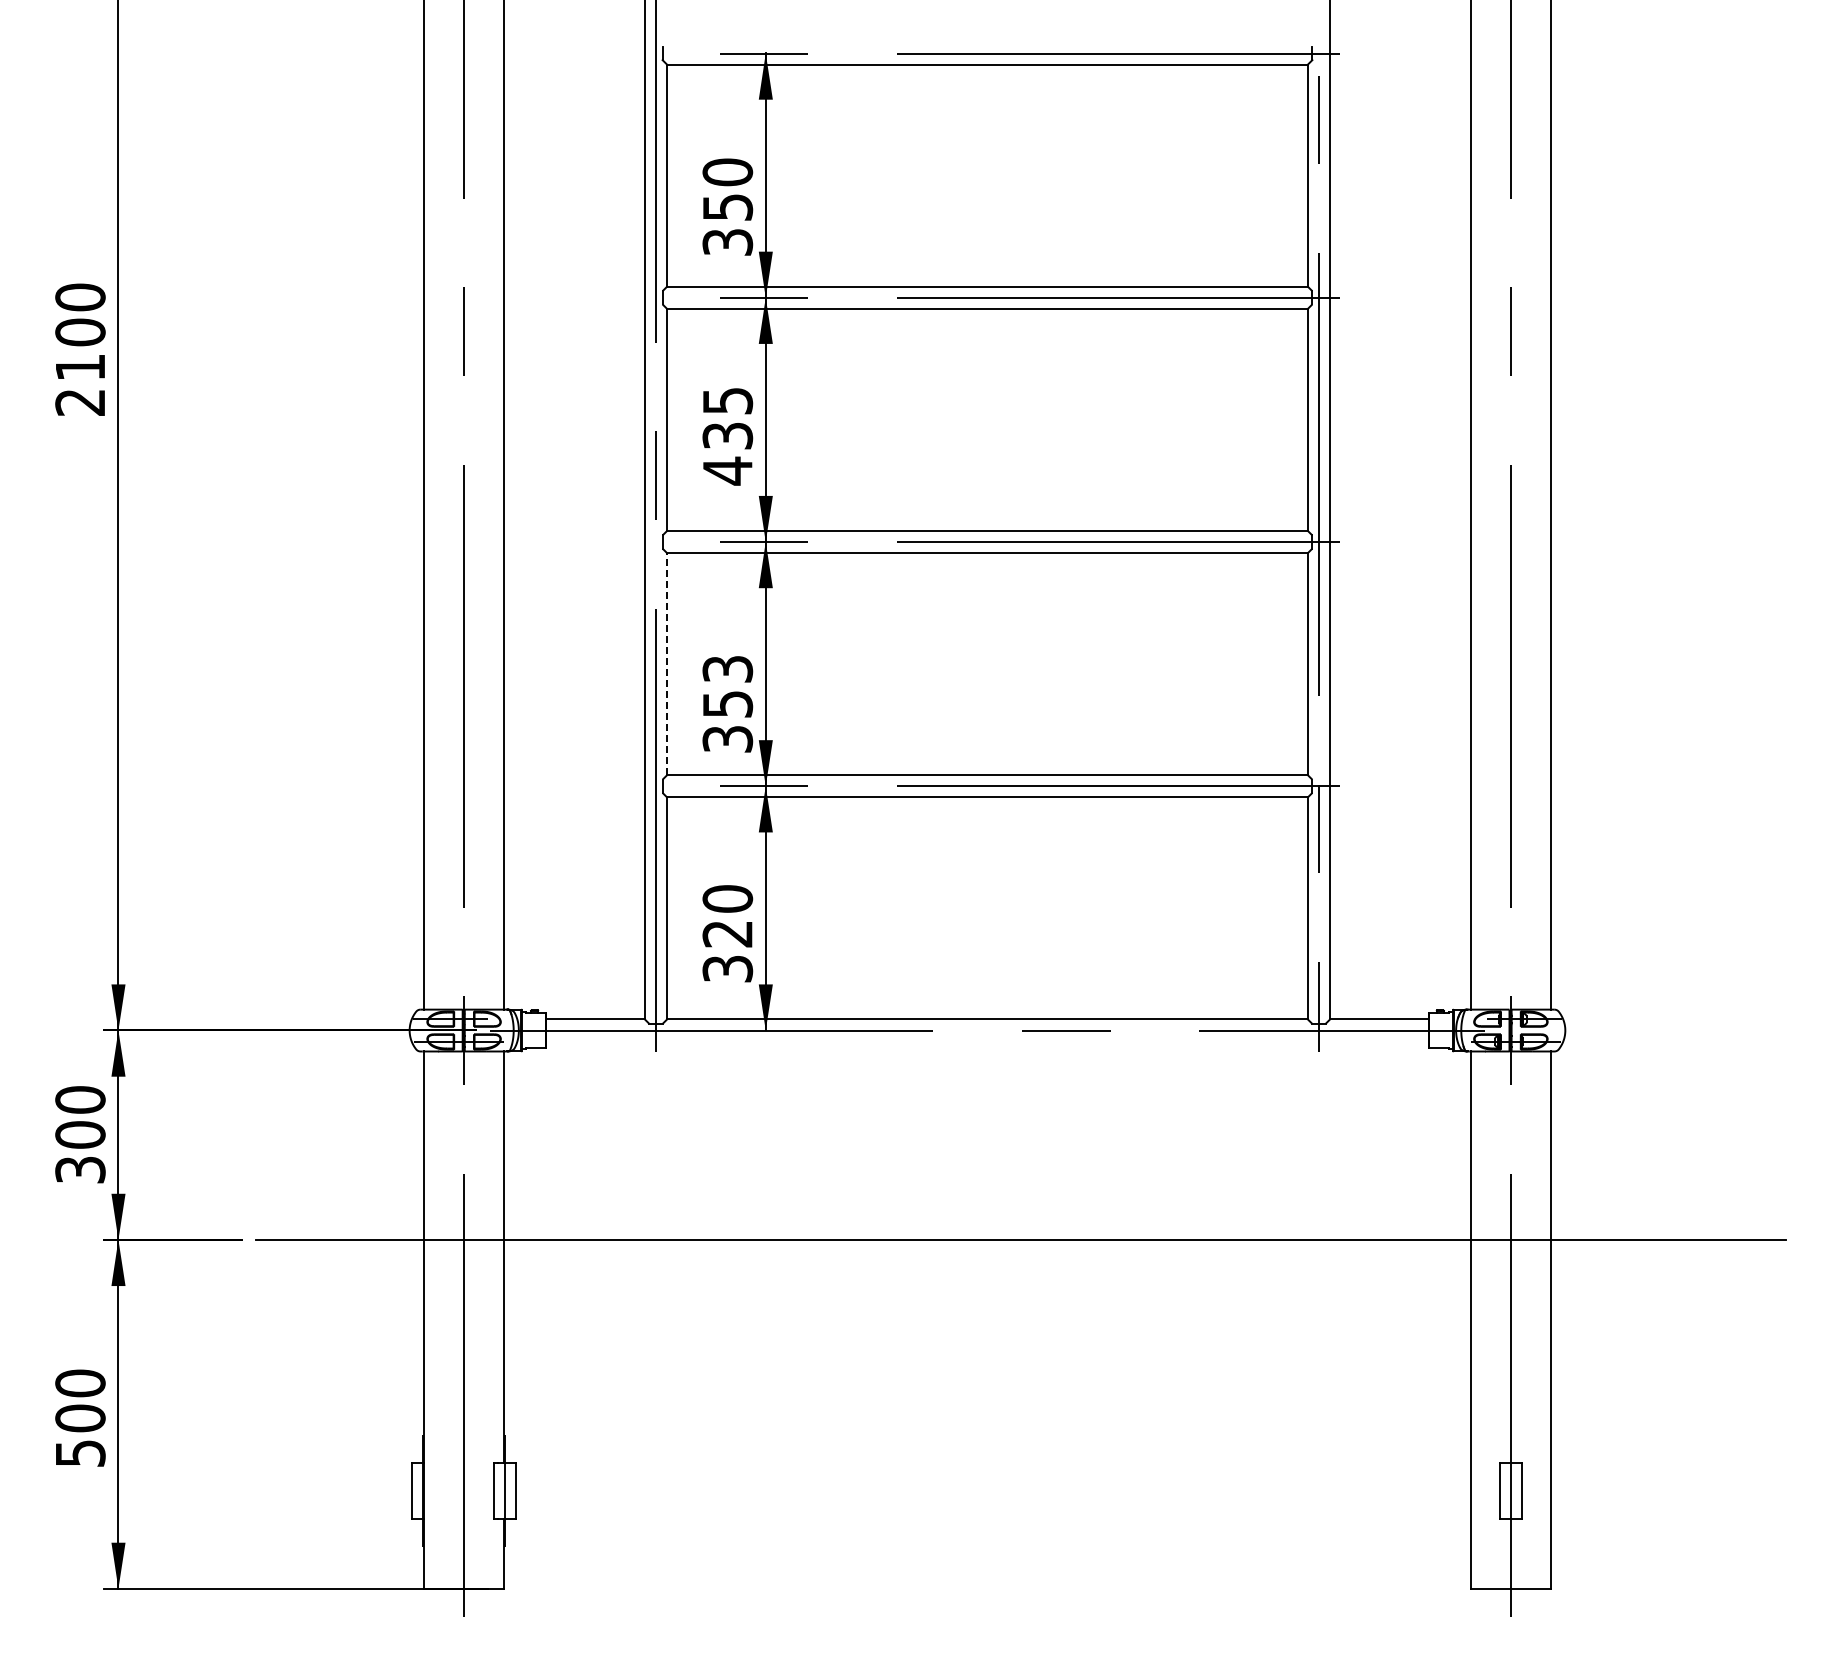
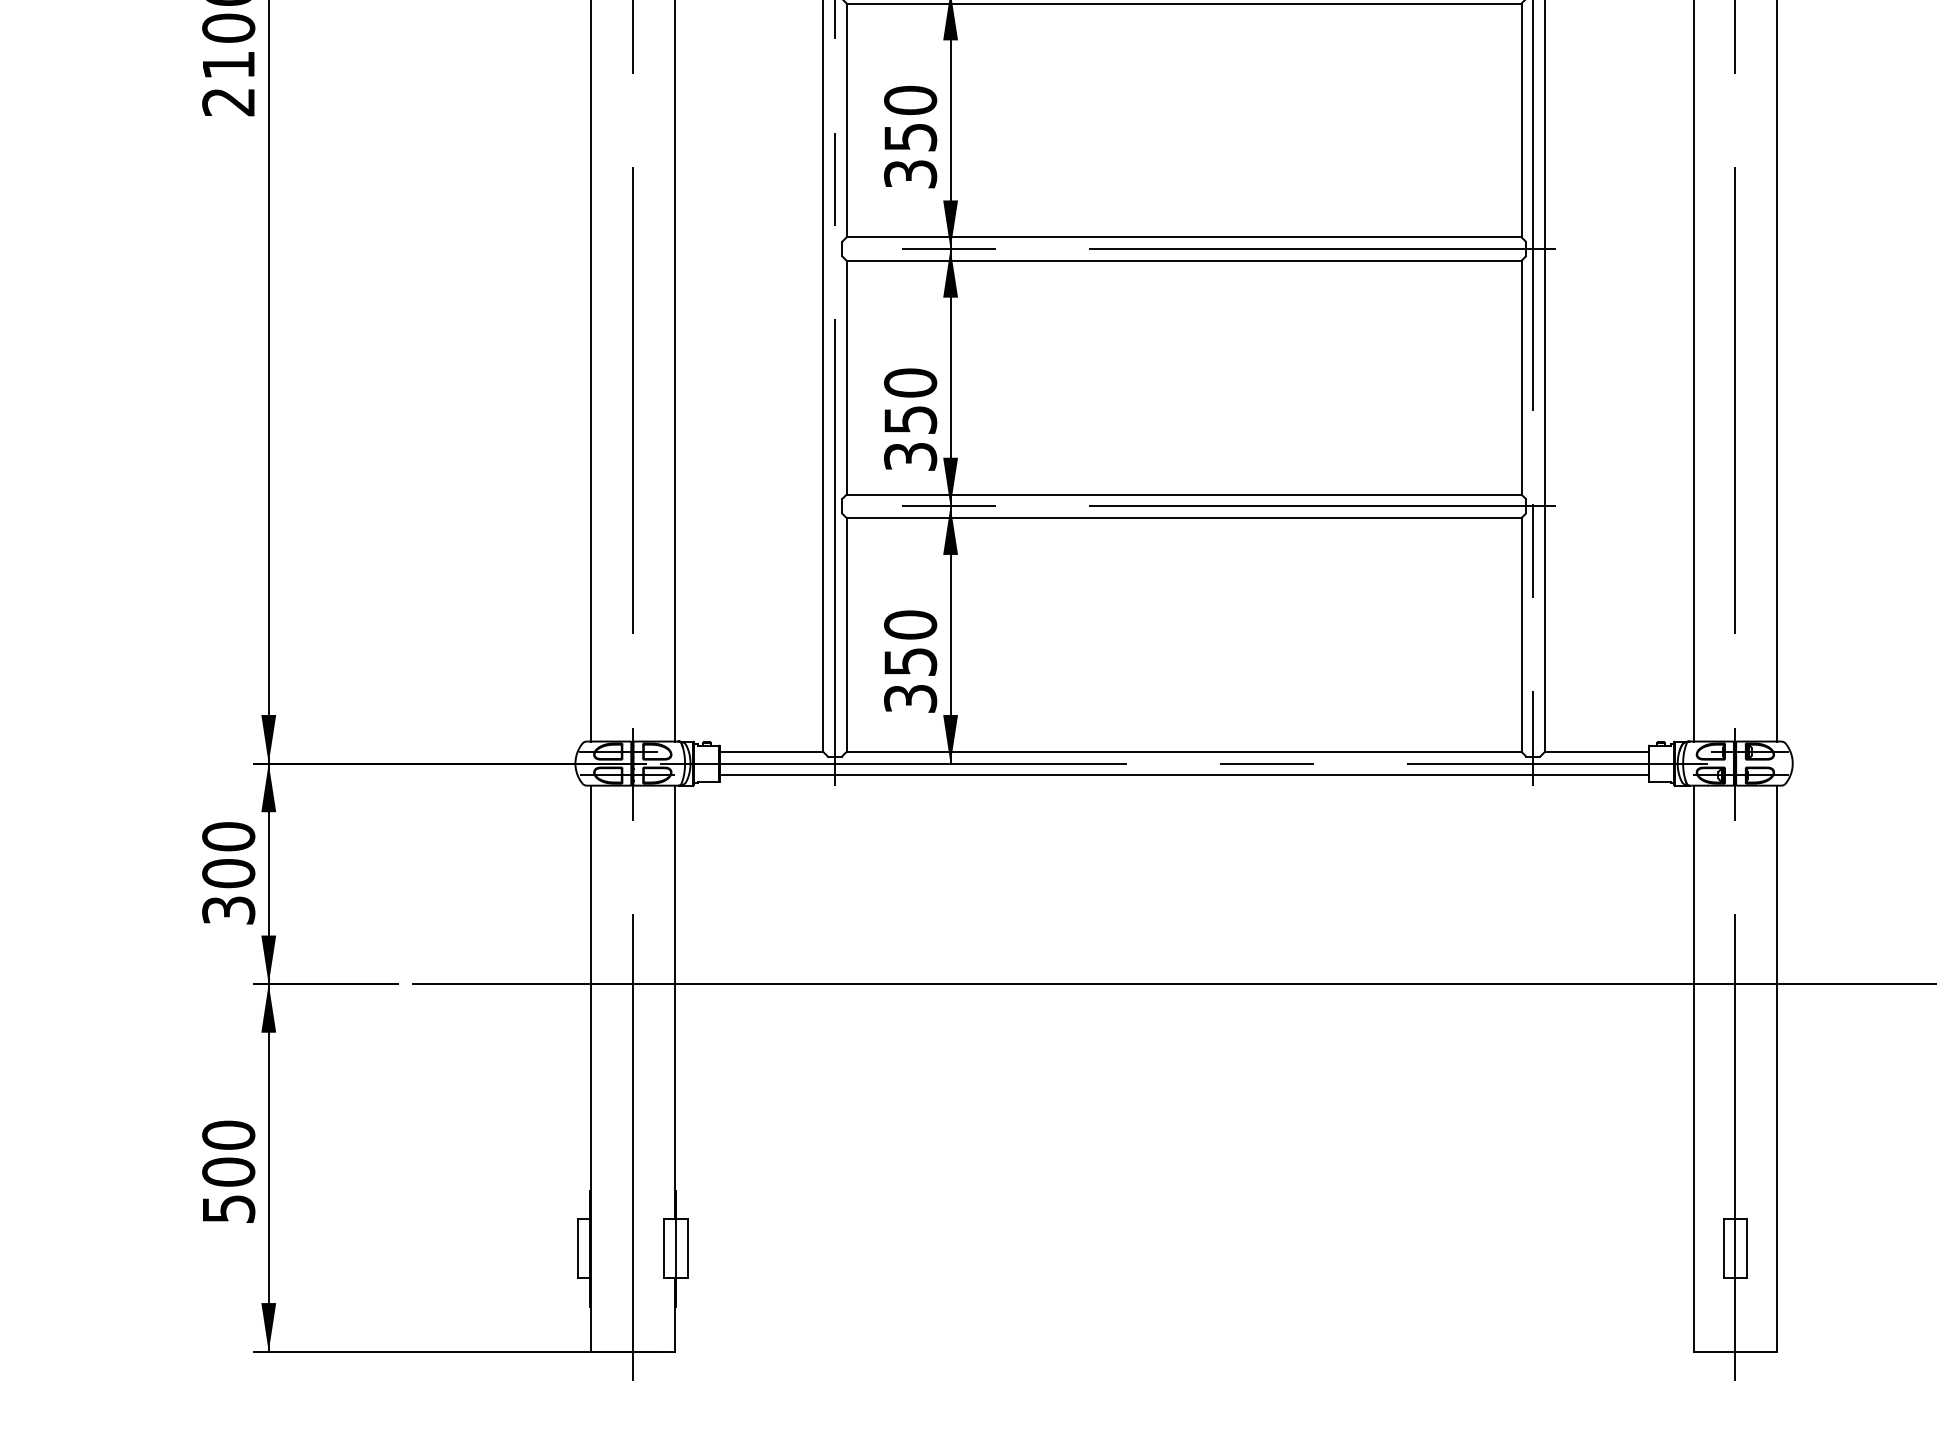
text: (727, 436) -> (910, 137), 435 -> 350
line: (667, 664) -> (847, 378), dashed -> solid
text: (727, 669) -> (910, 383), 353 -> 350
text: (727, 934) -> (910, 662), 320 -> 350
line: (987, 1041) -> (1184, 775), added

